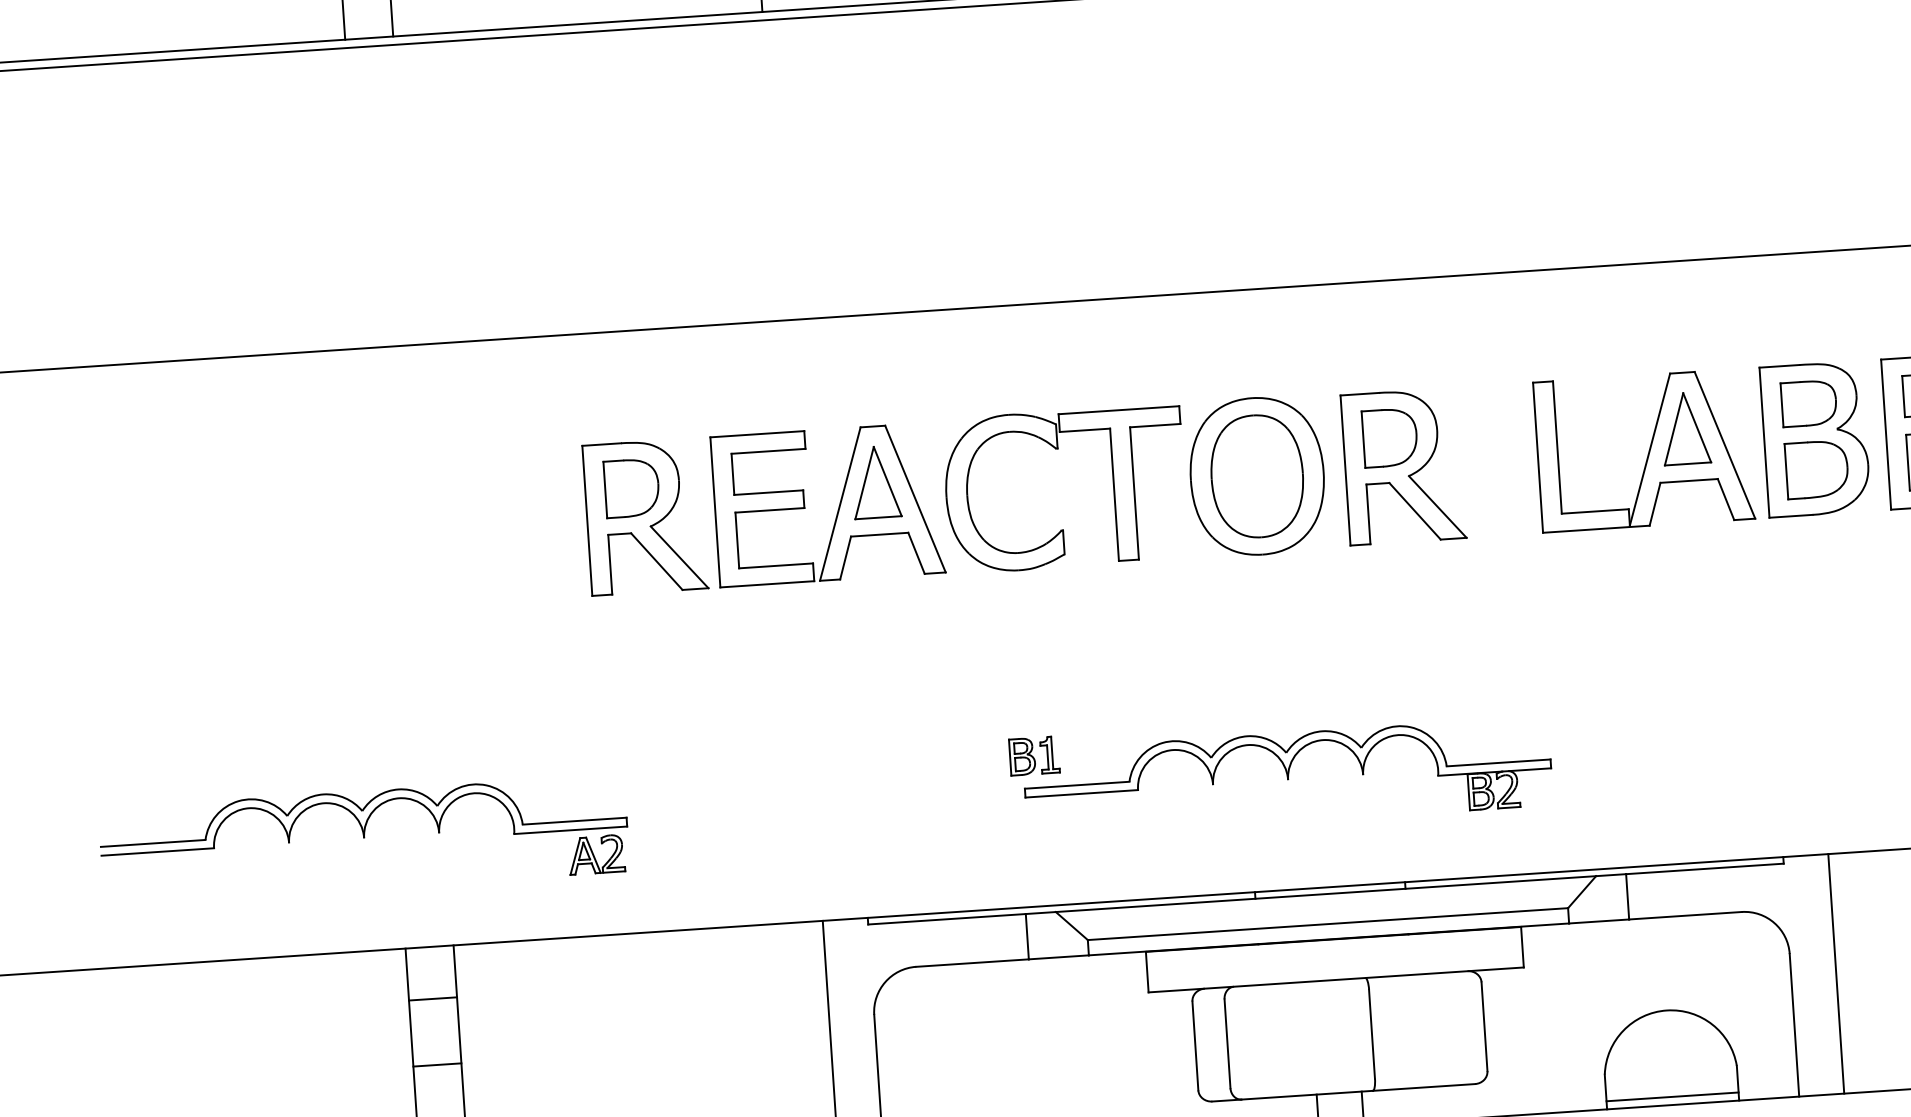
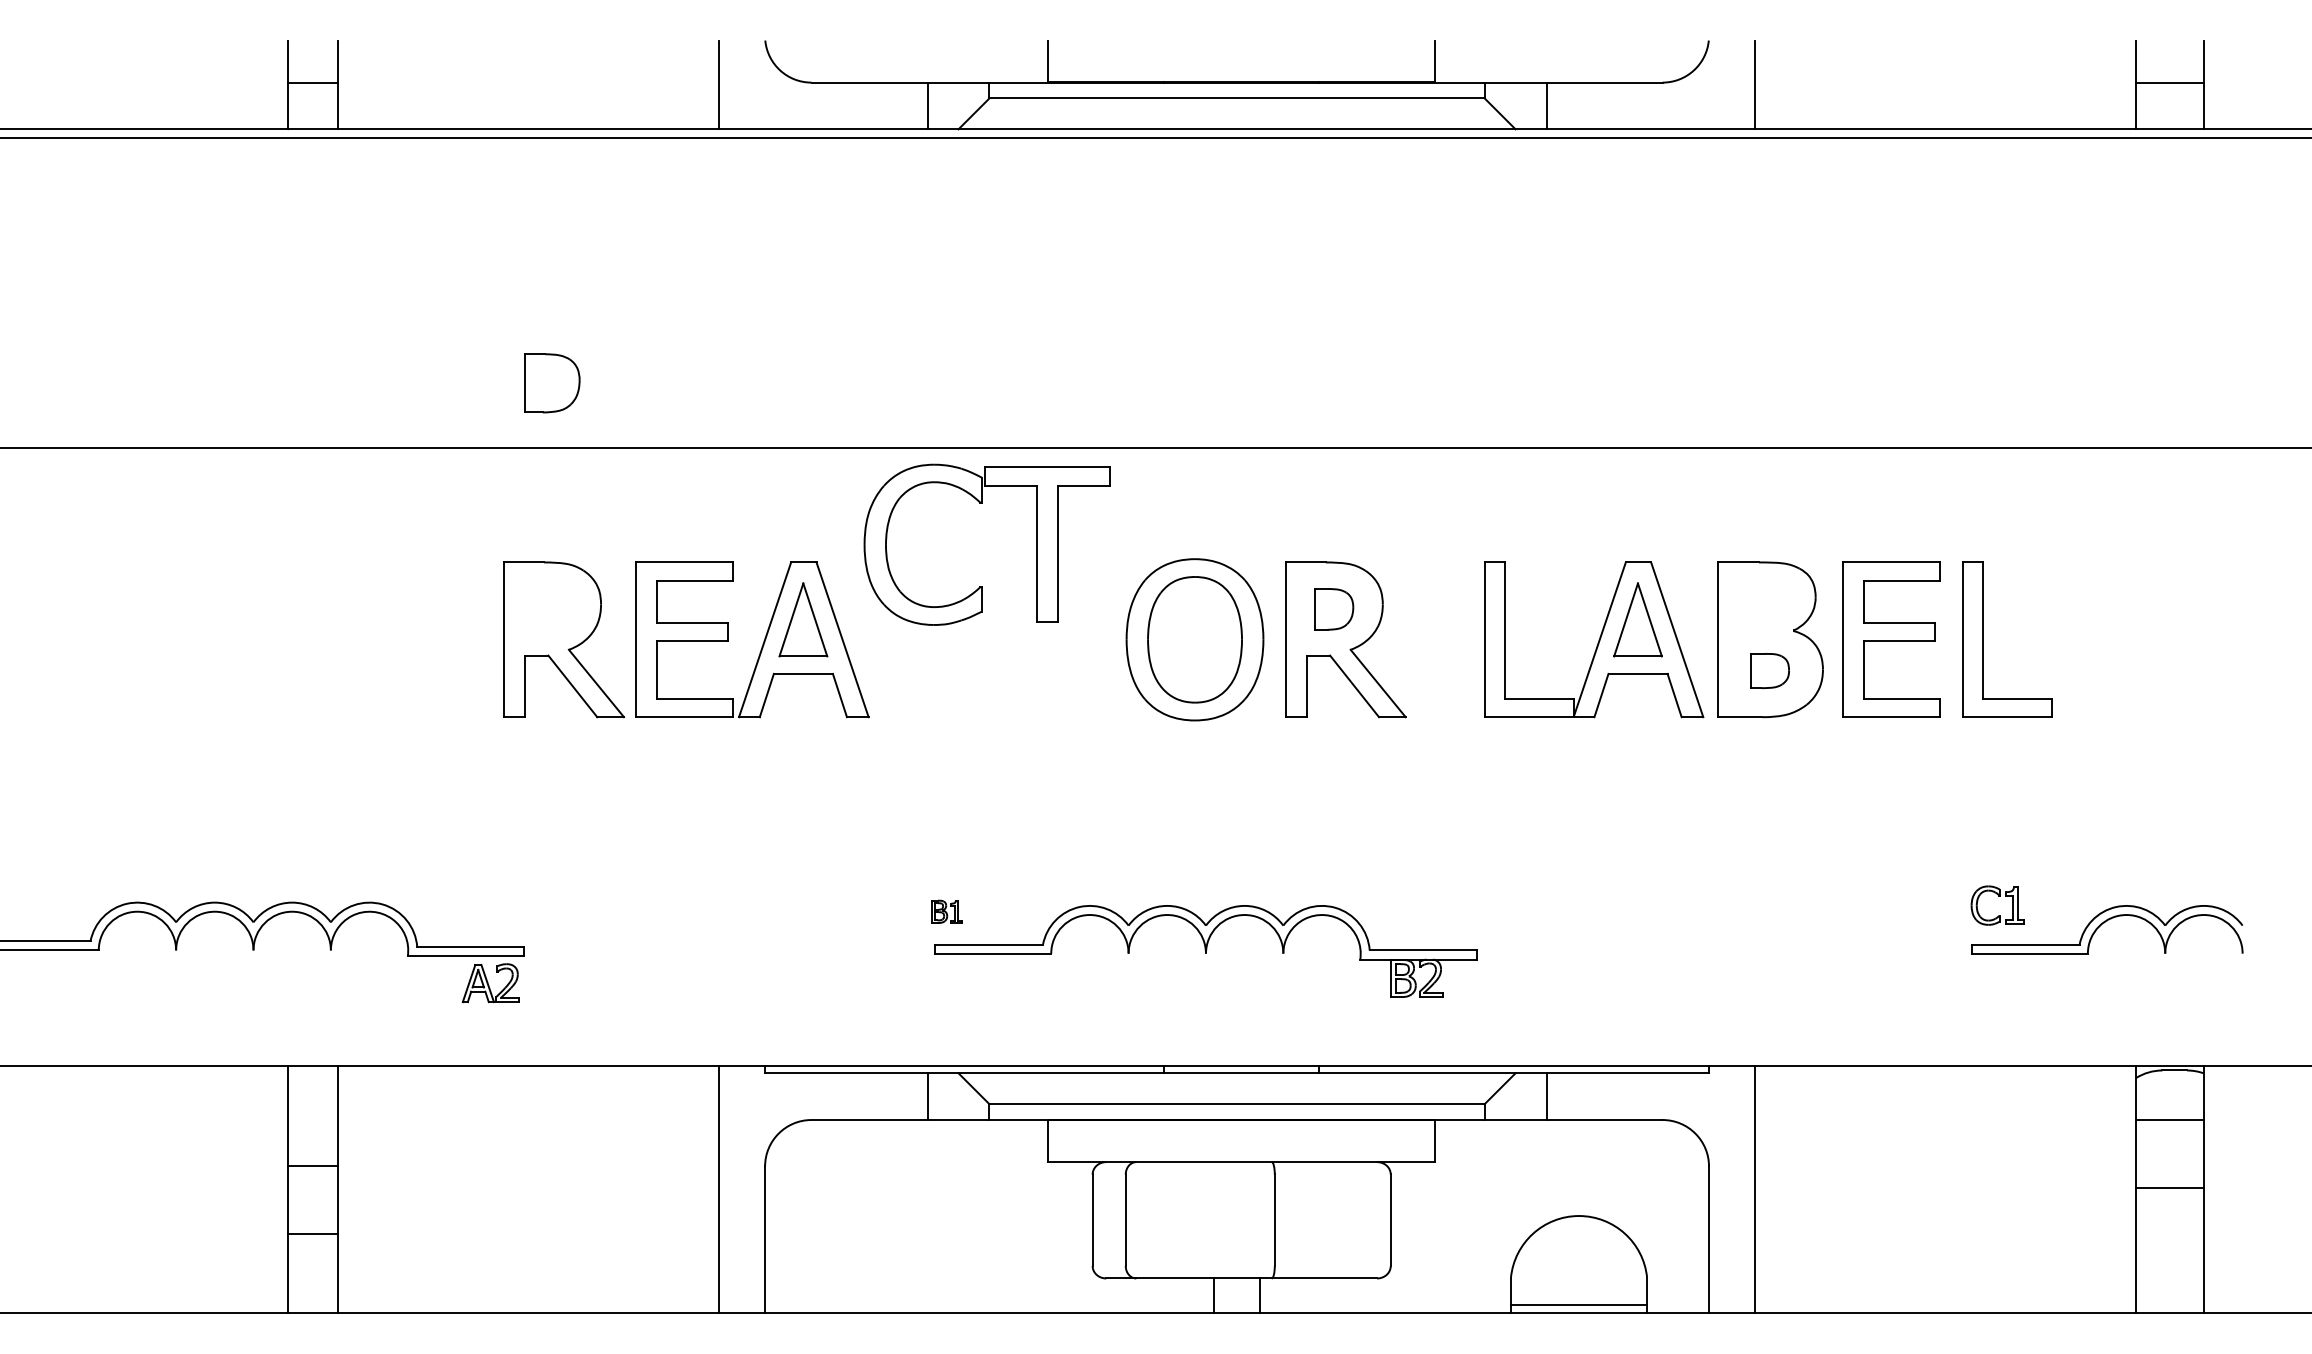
part: (1809, 403) -> (1766, 602), removed
part: (1390, 438) -> (1334, 609), size x0.7
part: (1058, 449) -> (982, 503), moved
part: (1817, 469) -> (1770, 670), size x0.6
part: (632, 488) -> (552, 383), moved
part: (1033, 755) -> (946, 911), size x0.6
line: (433, 999) -> (313, 1166), moved
line: (437, 1065) -> (313, 1234), moved

